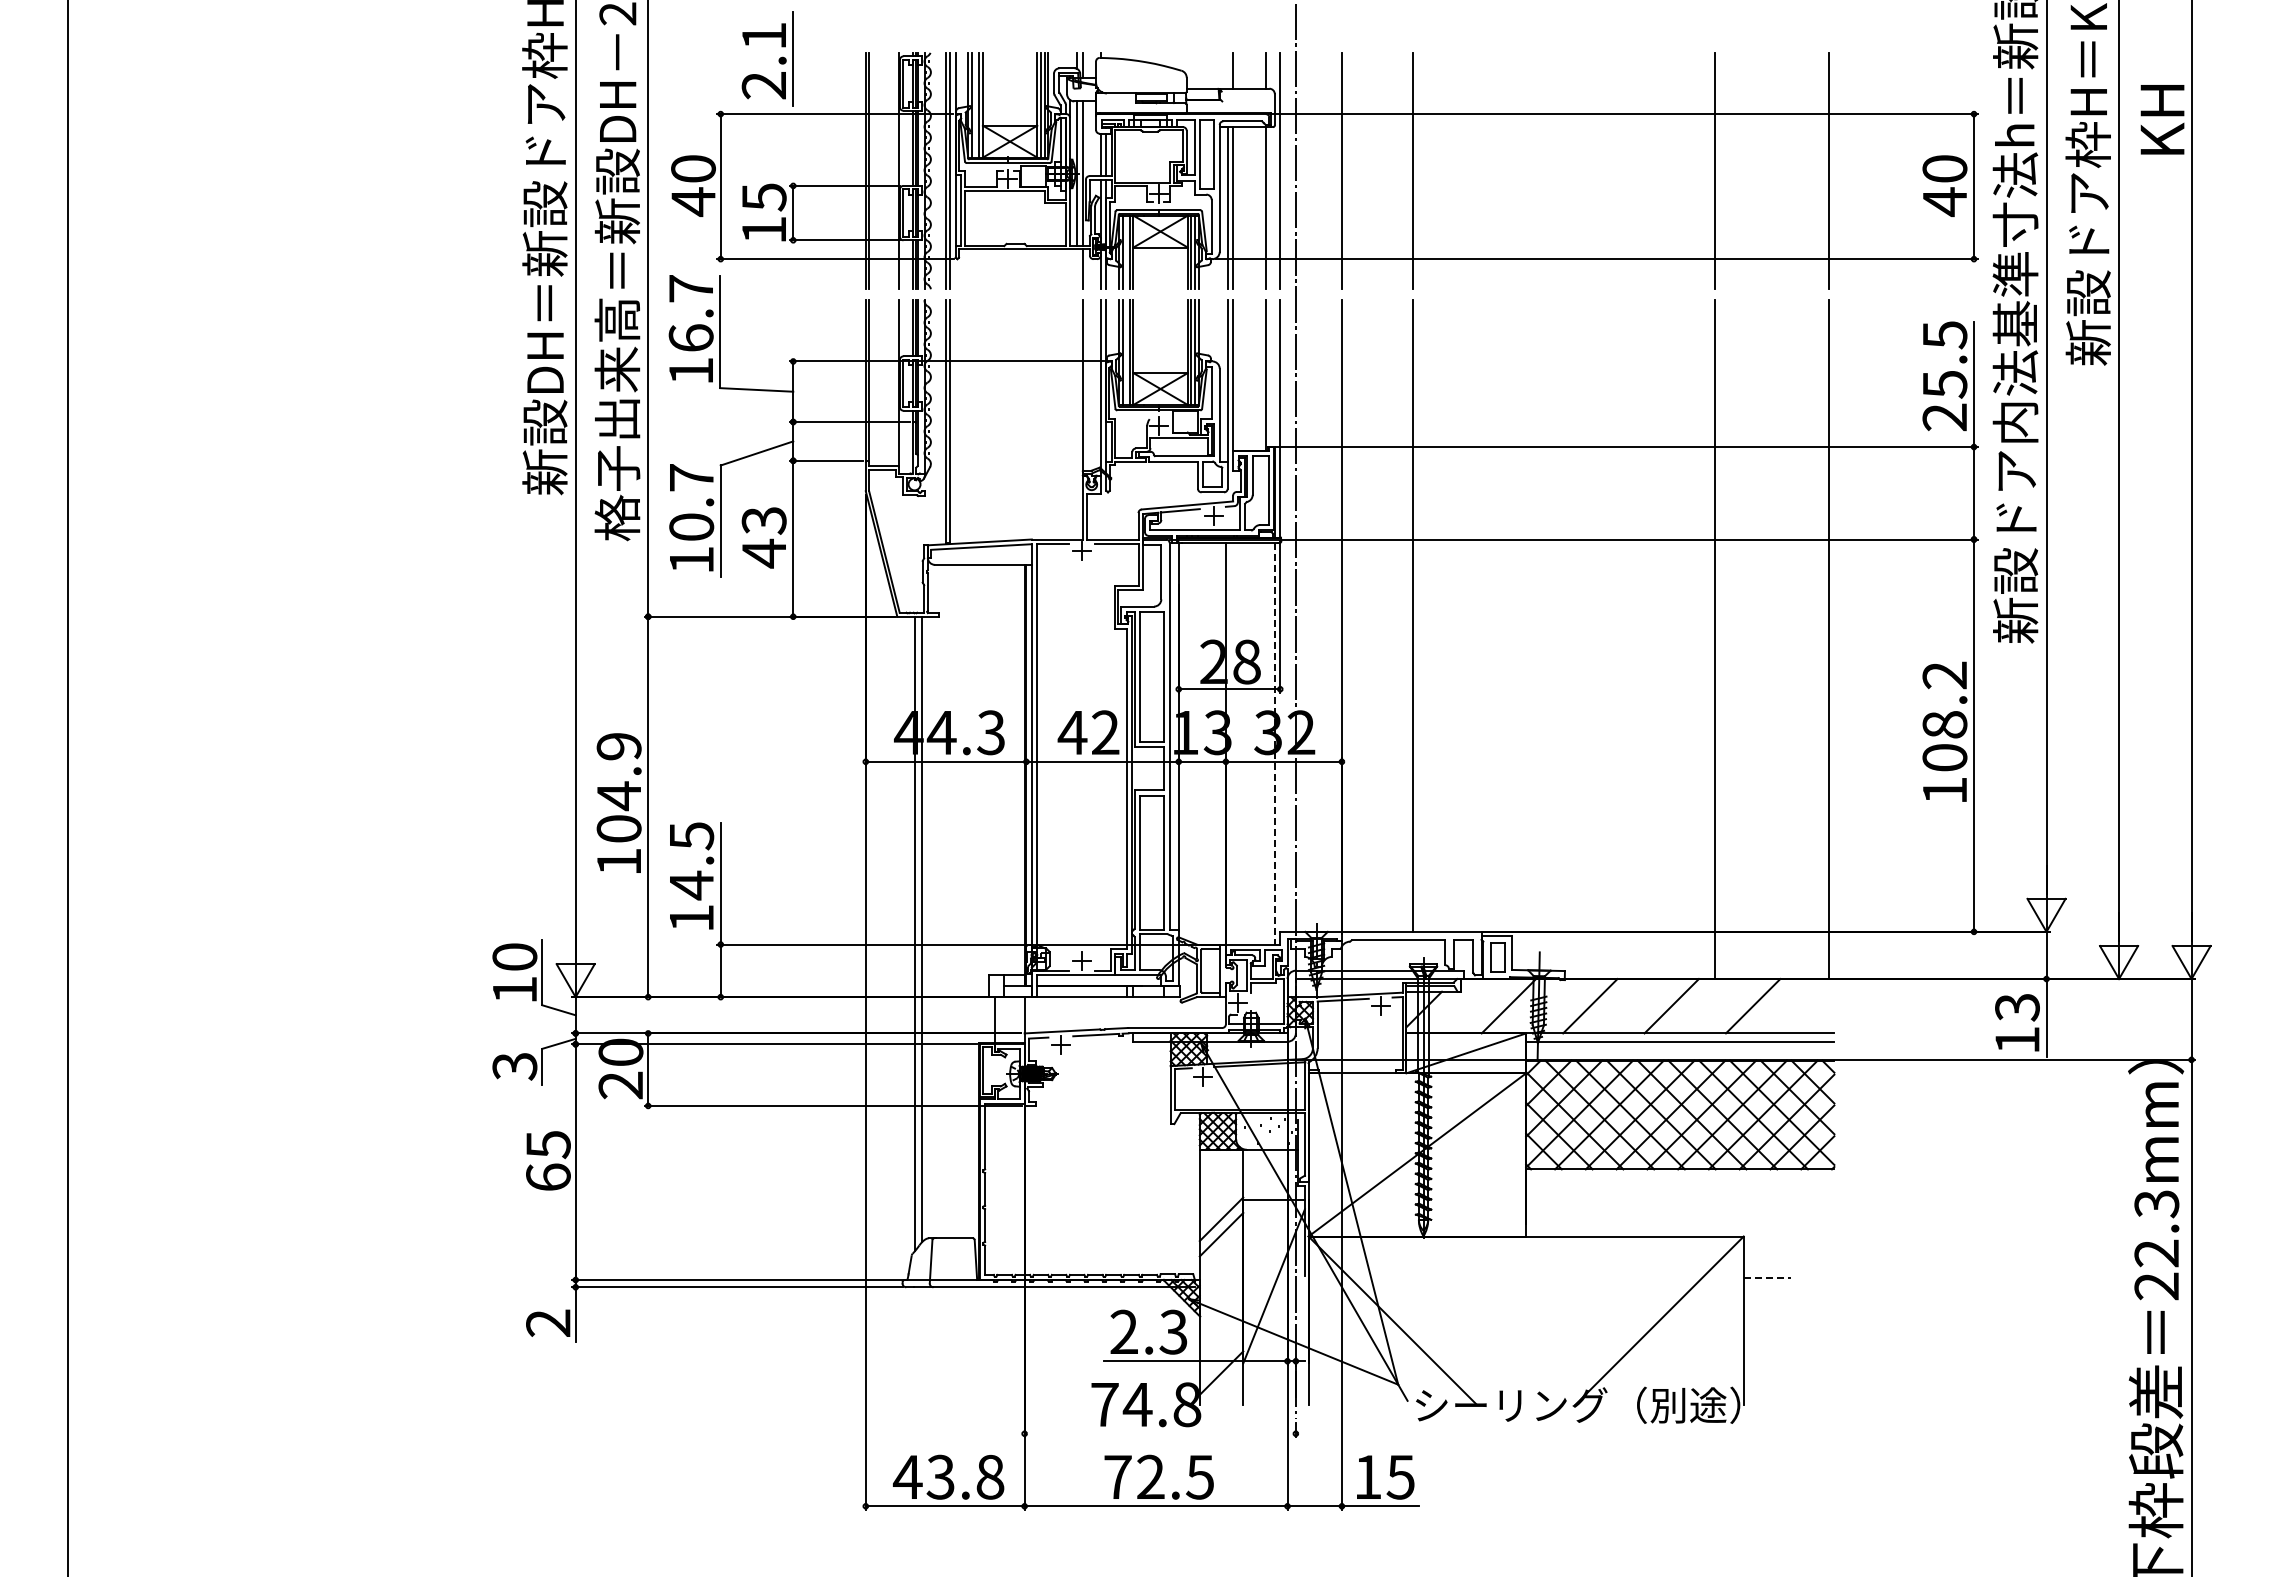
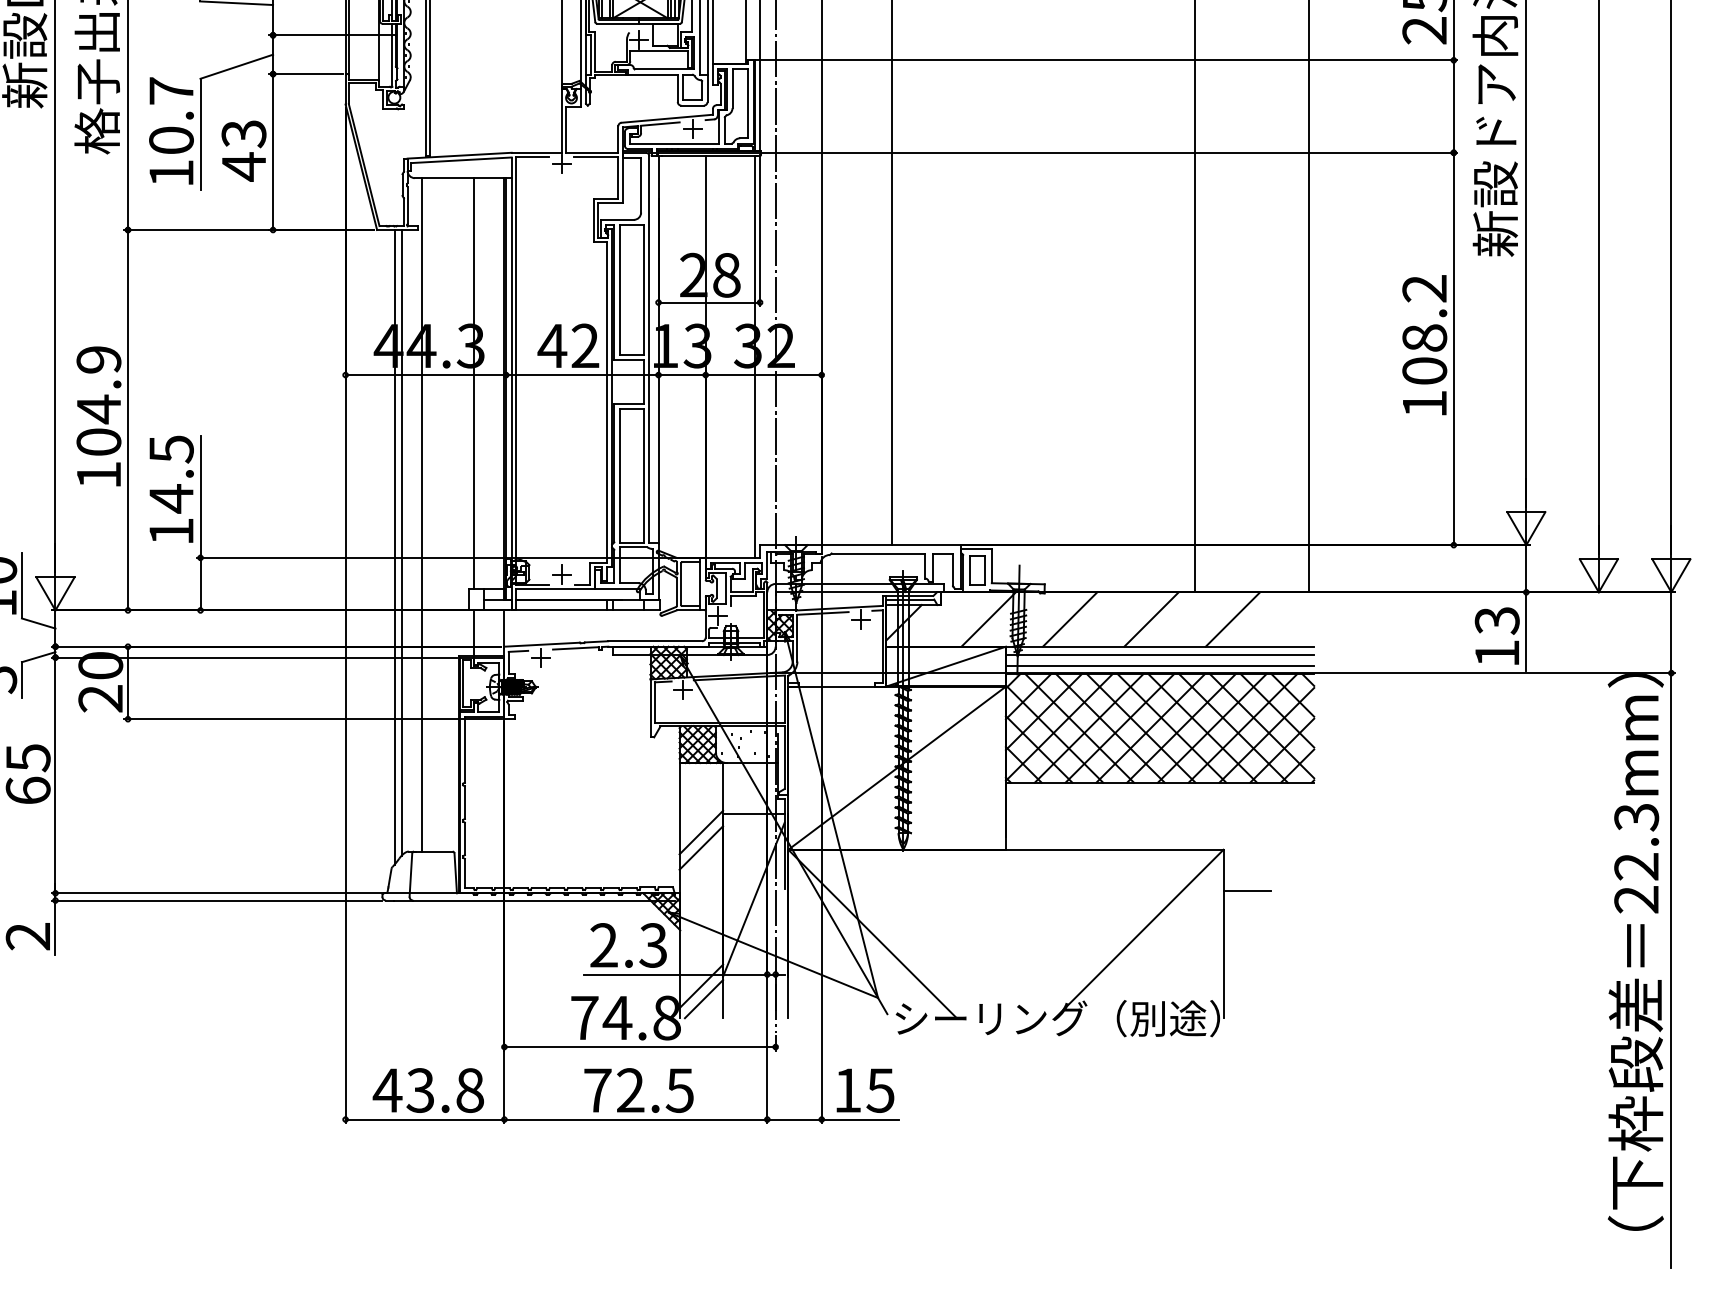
line: (1274, 743) -> (754, 356), dashed -> solid
line: (993, 769) -> (473, 382), added
line: (941, 901) -> (421, 514), added
line: (1680, 1052) -> (1160, 665), added
line: (1767, 1278) -> (1247, 891), dashed -> solid
line: (1224, 1385) -> (704, 998), added
line: (1159, 1433) -> (639, 1046), added

